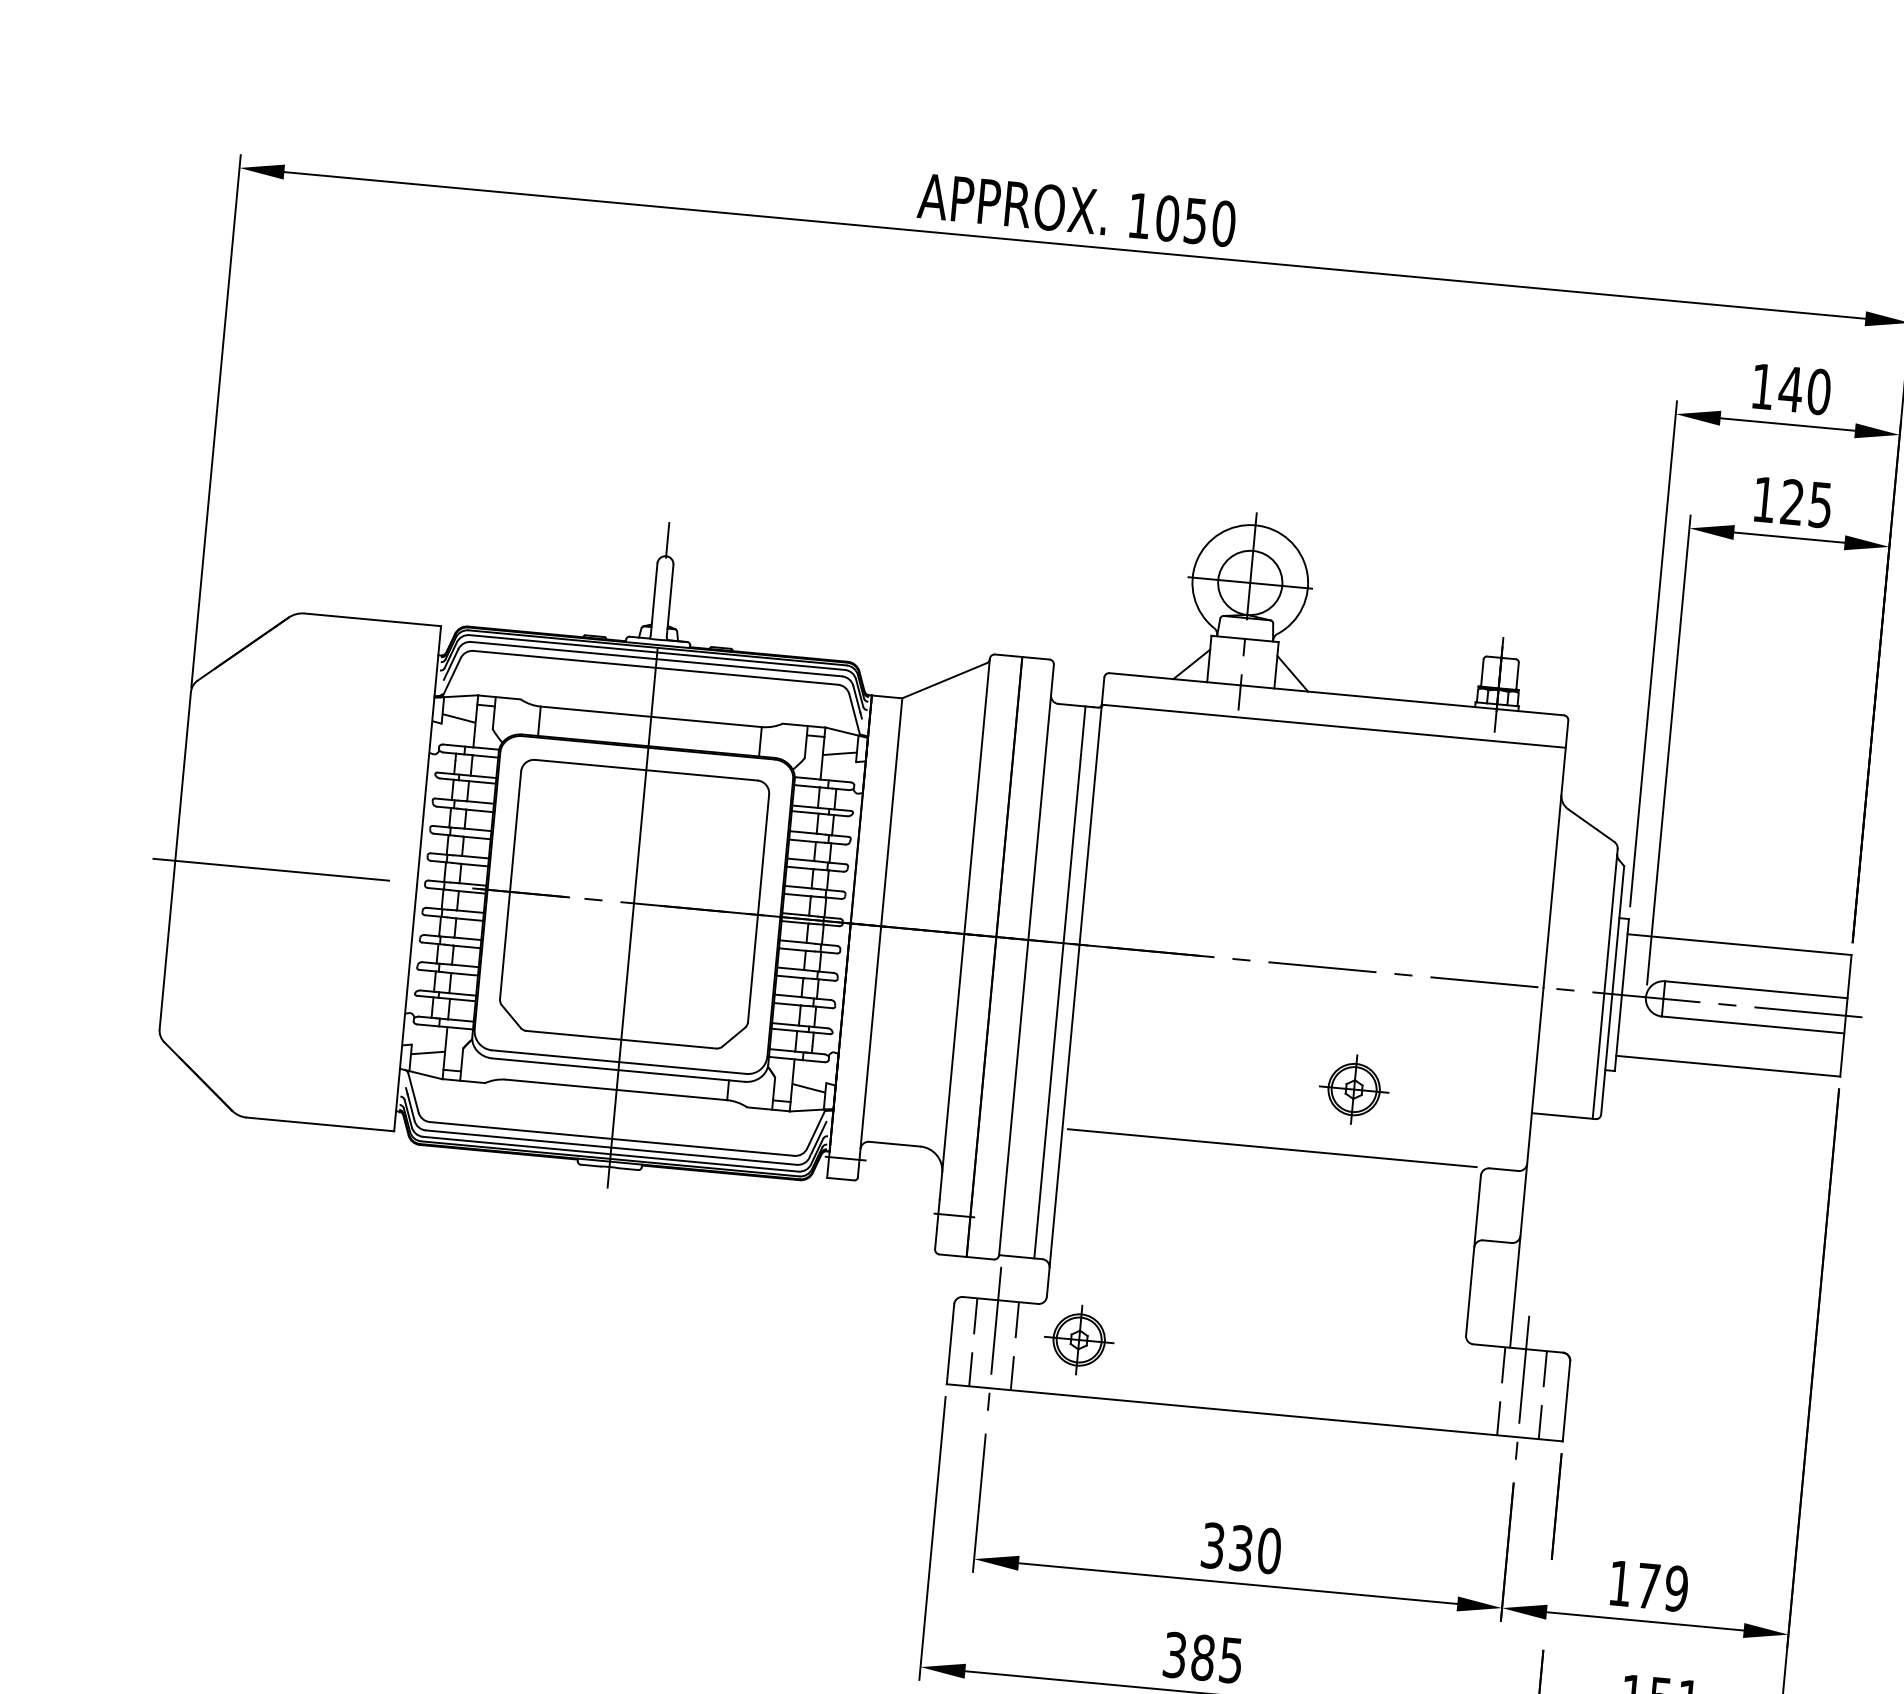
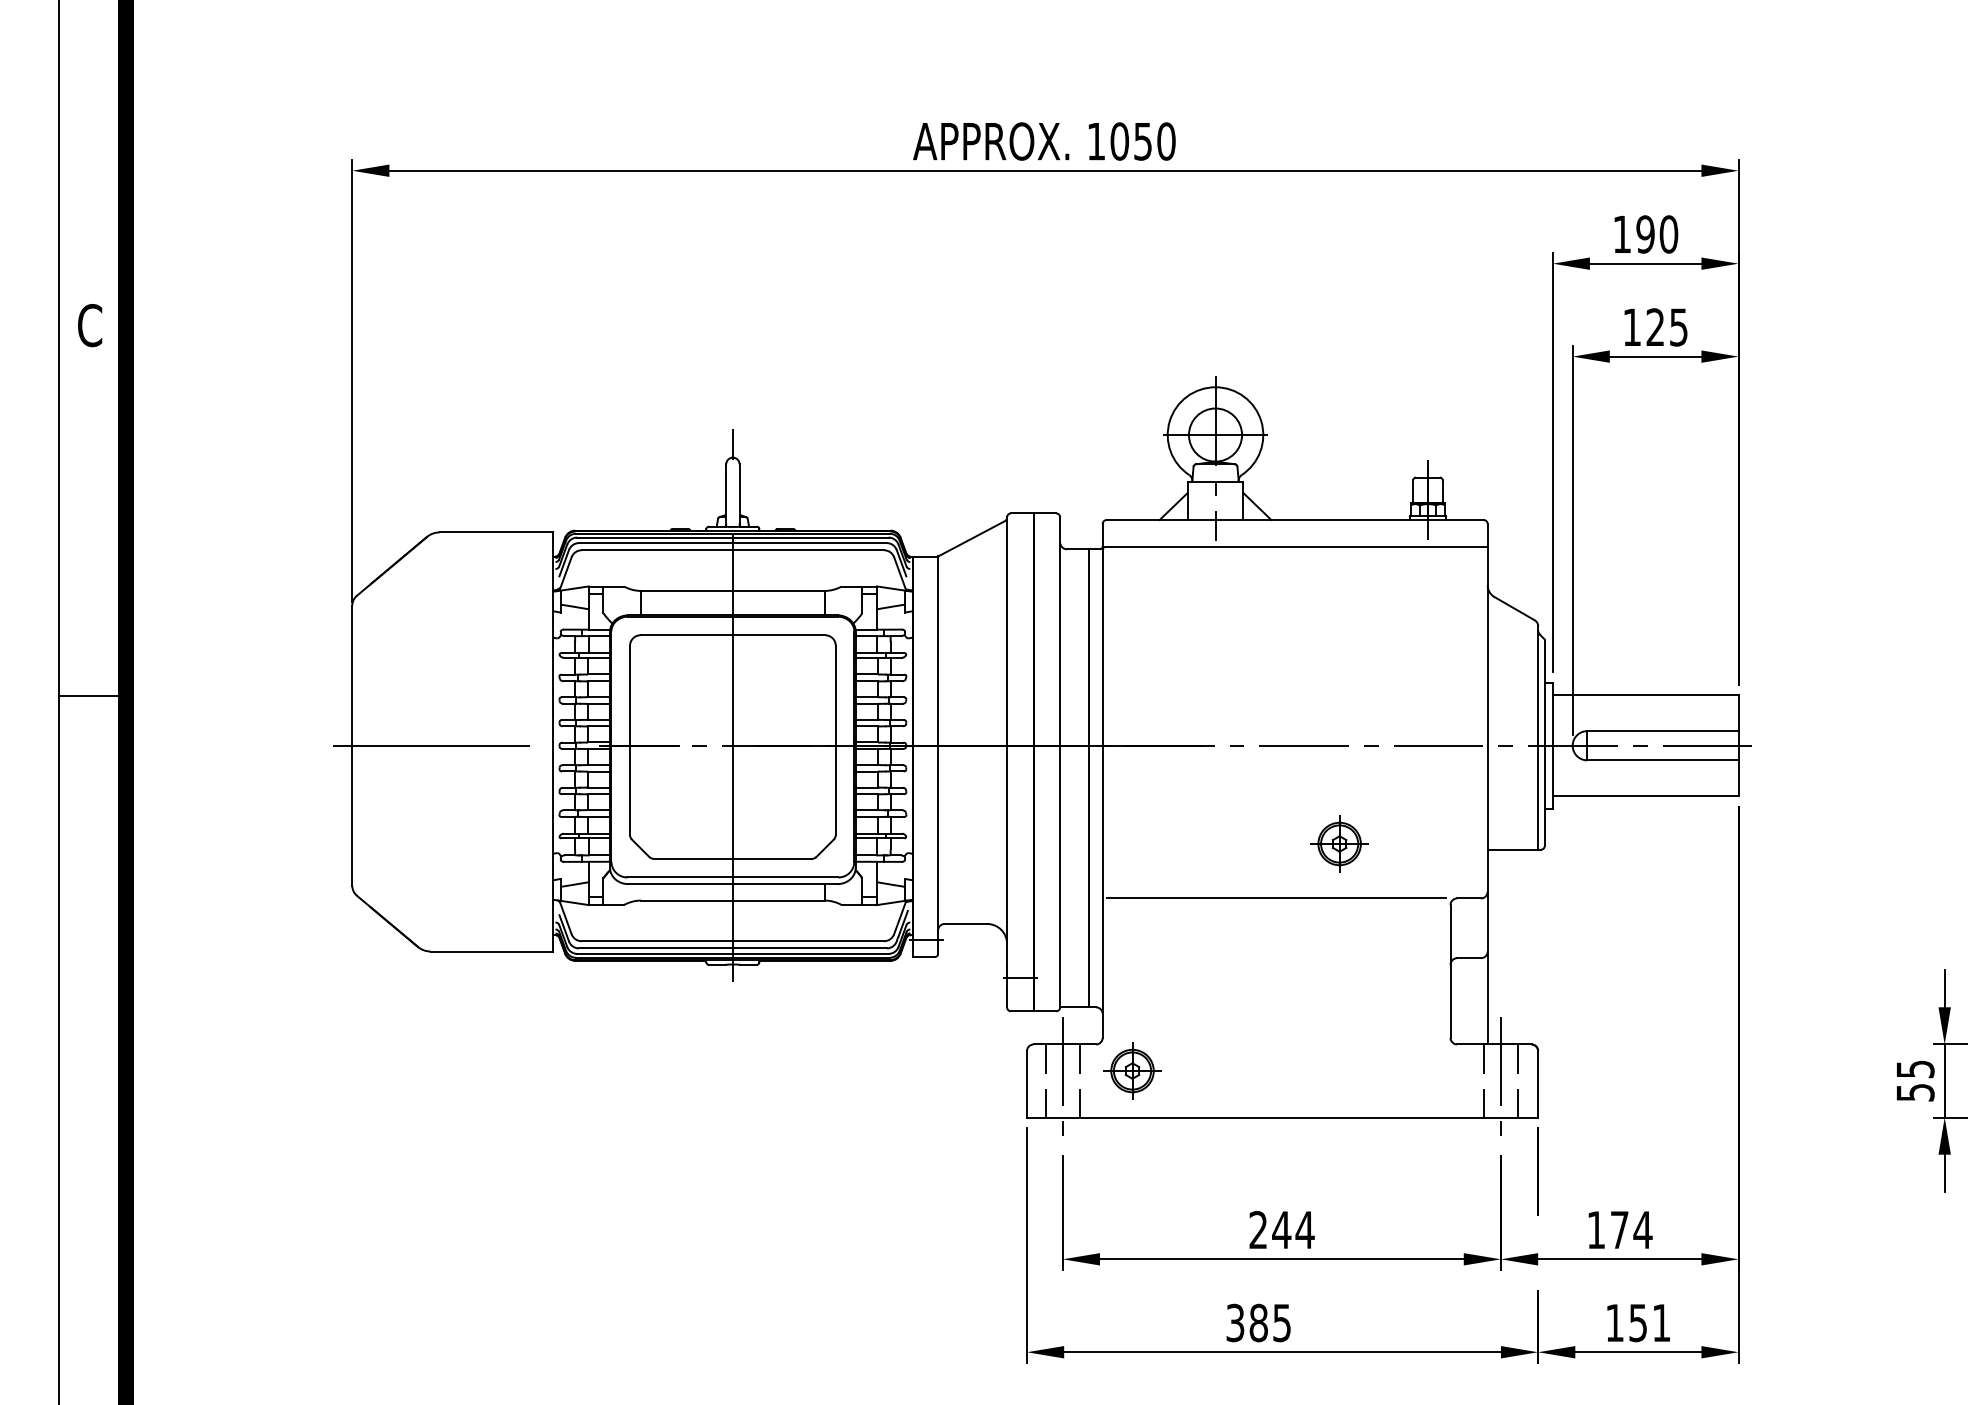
text: (1790, 389) -> (1645, 234), 140 -> 190
text: (1240, 1547) -> (1281, 1229), 330 -> 244
text: (1675, 1587) -> (1642, 1229), 179 -> 174

